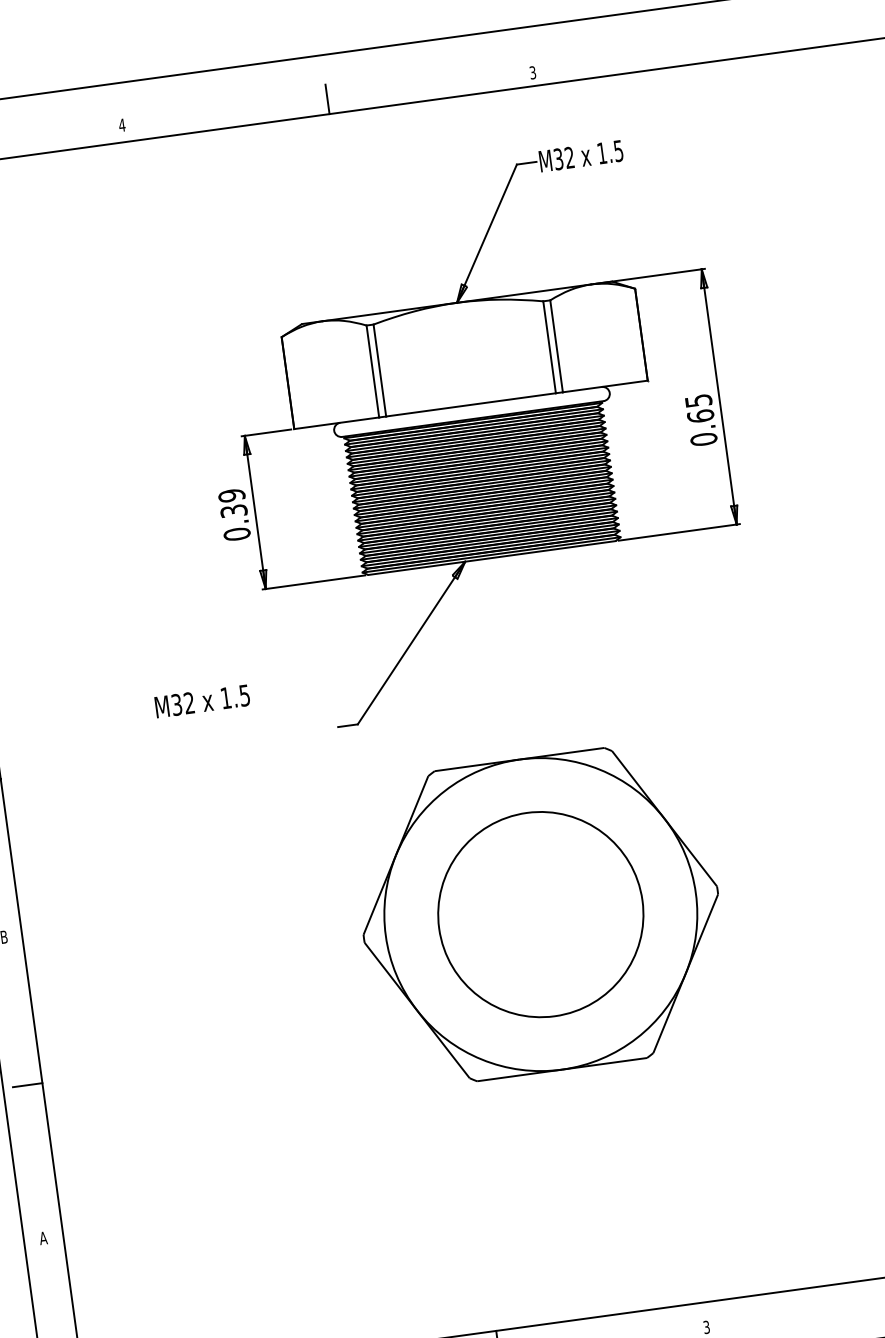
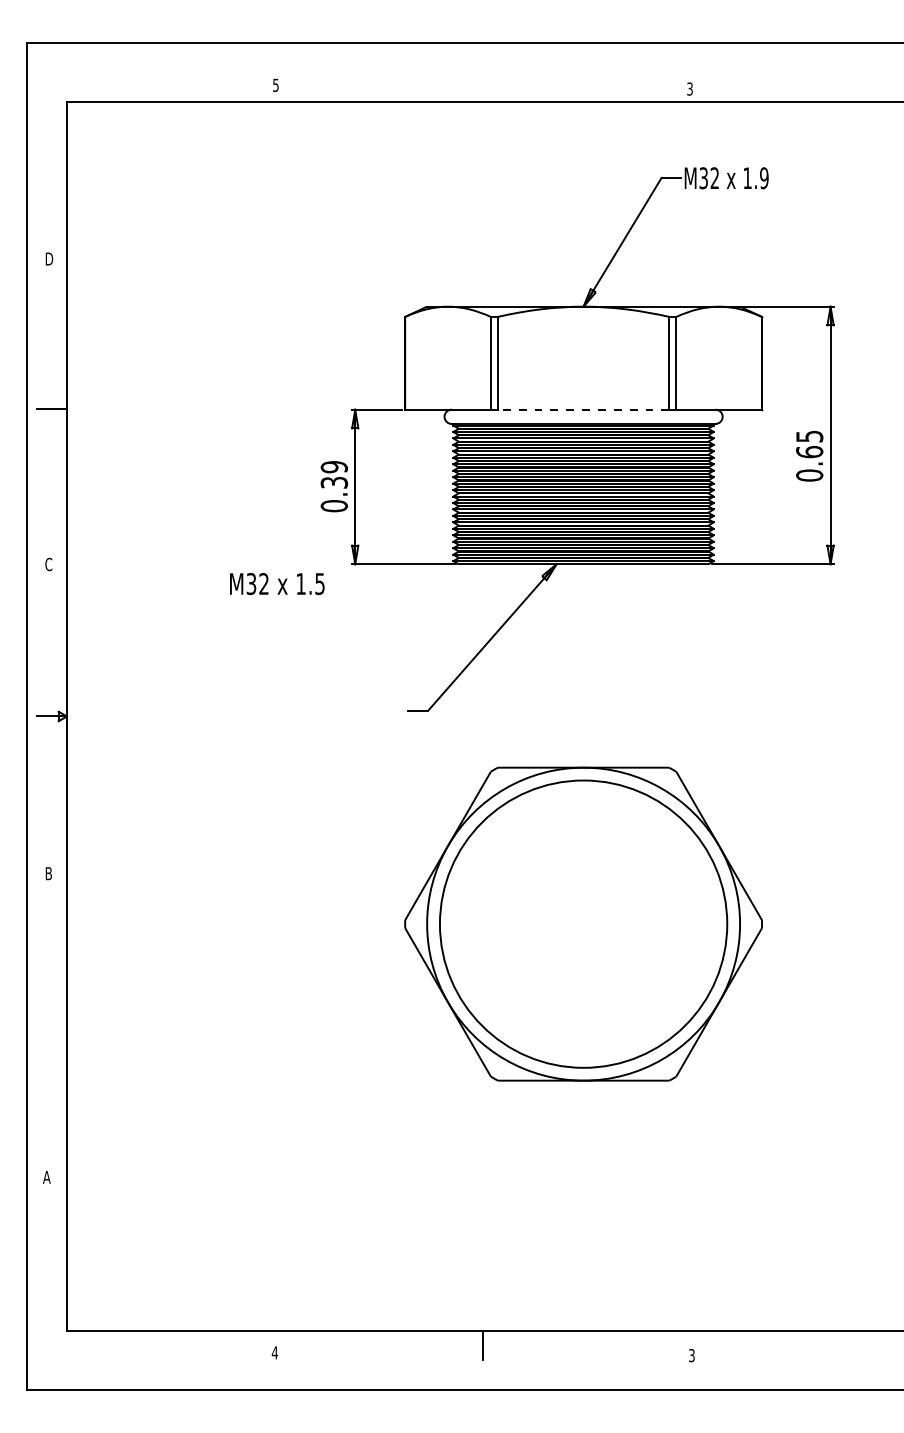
line: (327, 99) -> (482, 87), removed
text: (121, 125) -> (275, 85), 4 -> 5
text: (618, 150) -> (764, 177), 1.5 -> 1.9
line: (470, 404) -> (583, 409), solid -> dashed
text: (202, 701) -> (277, 584), moved
circle: (540, 913) -> (583, 923), size x1.4
line: (27, 1085) -> (51, 1023), removed

